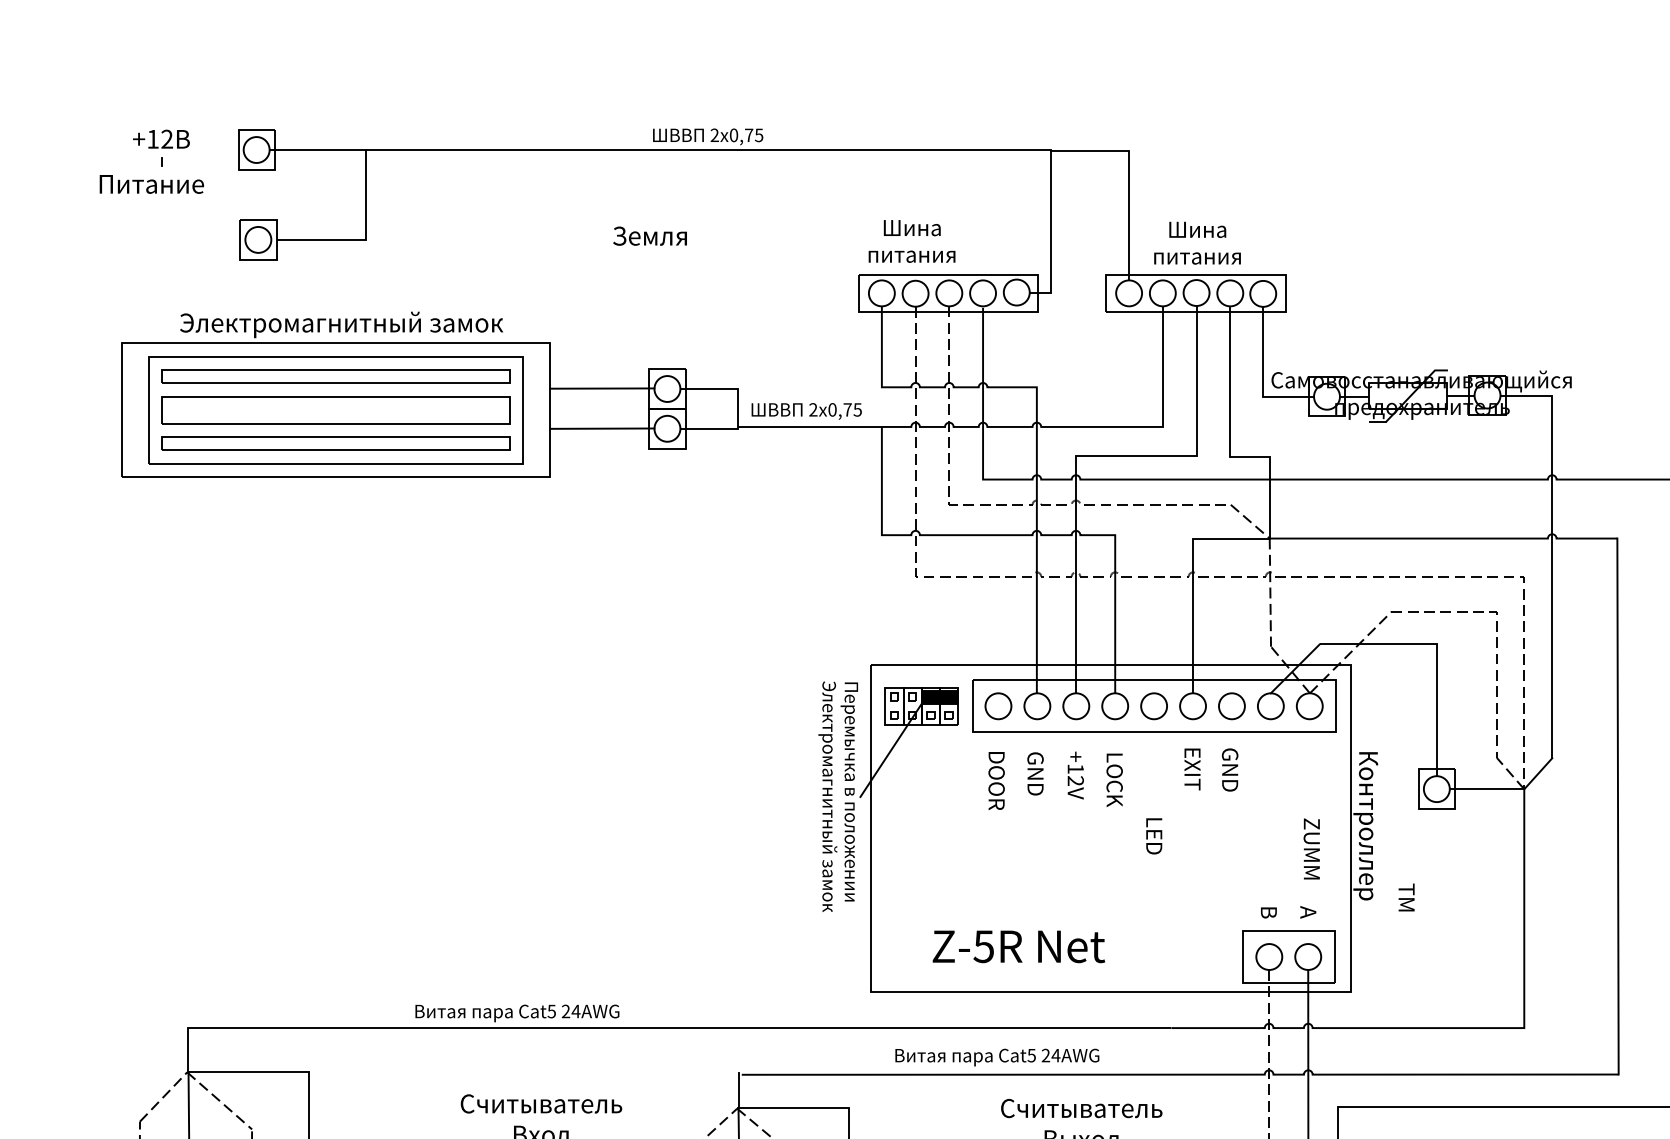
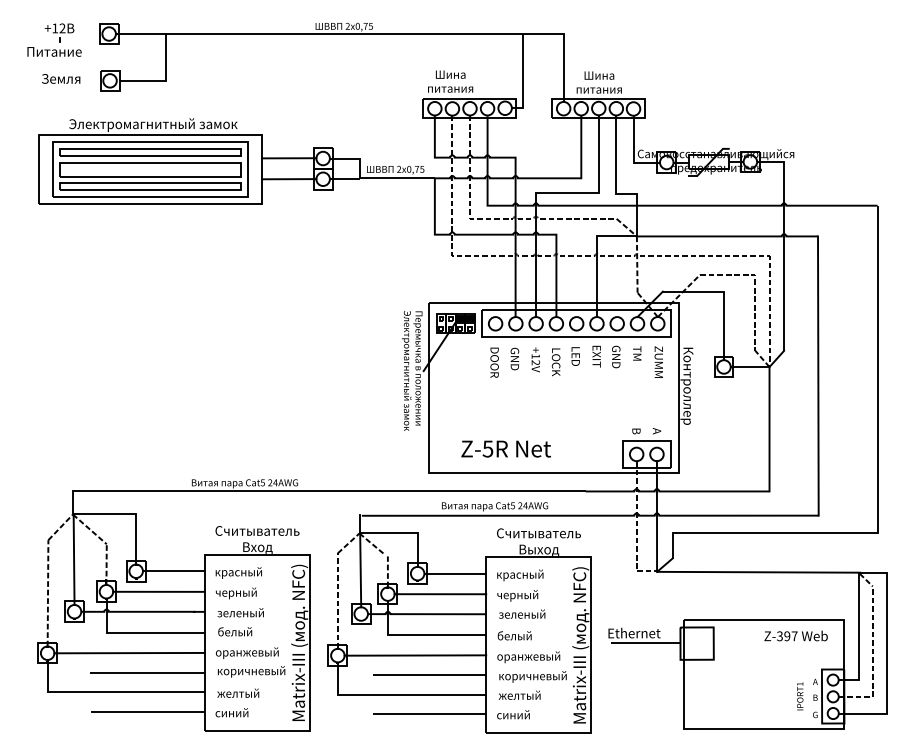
text: (650, 235) -> (61, 78), moved
text: (1153, 836) -> (575, 356), moved
text: (1311, 847) -> (658, 361), moved
text: (1407, 897) -> (637, 353), moved

